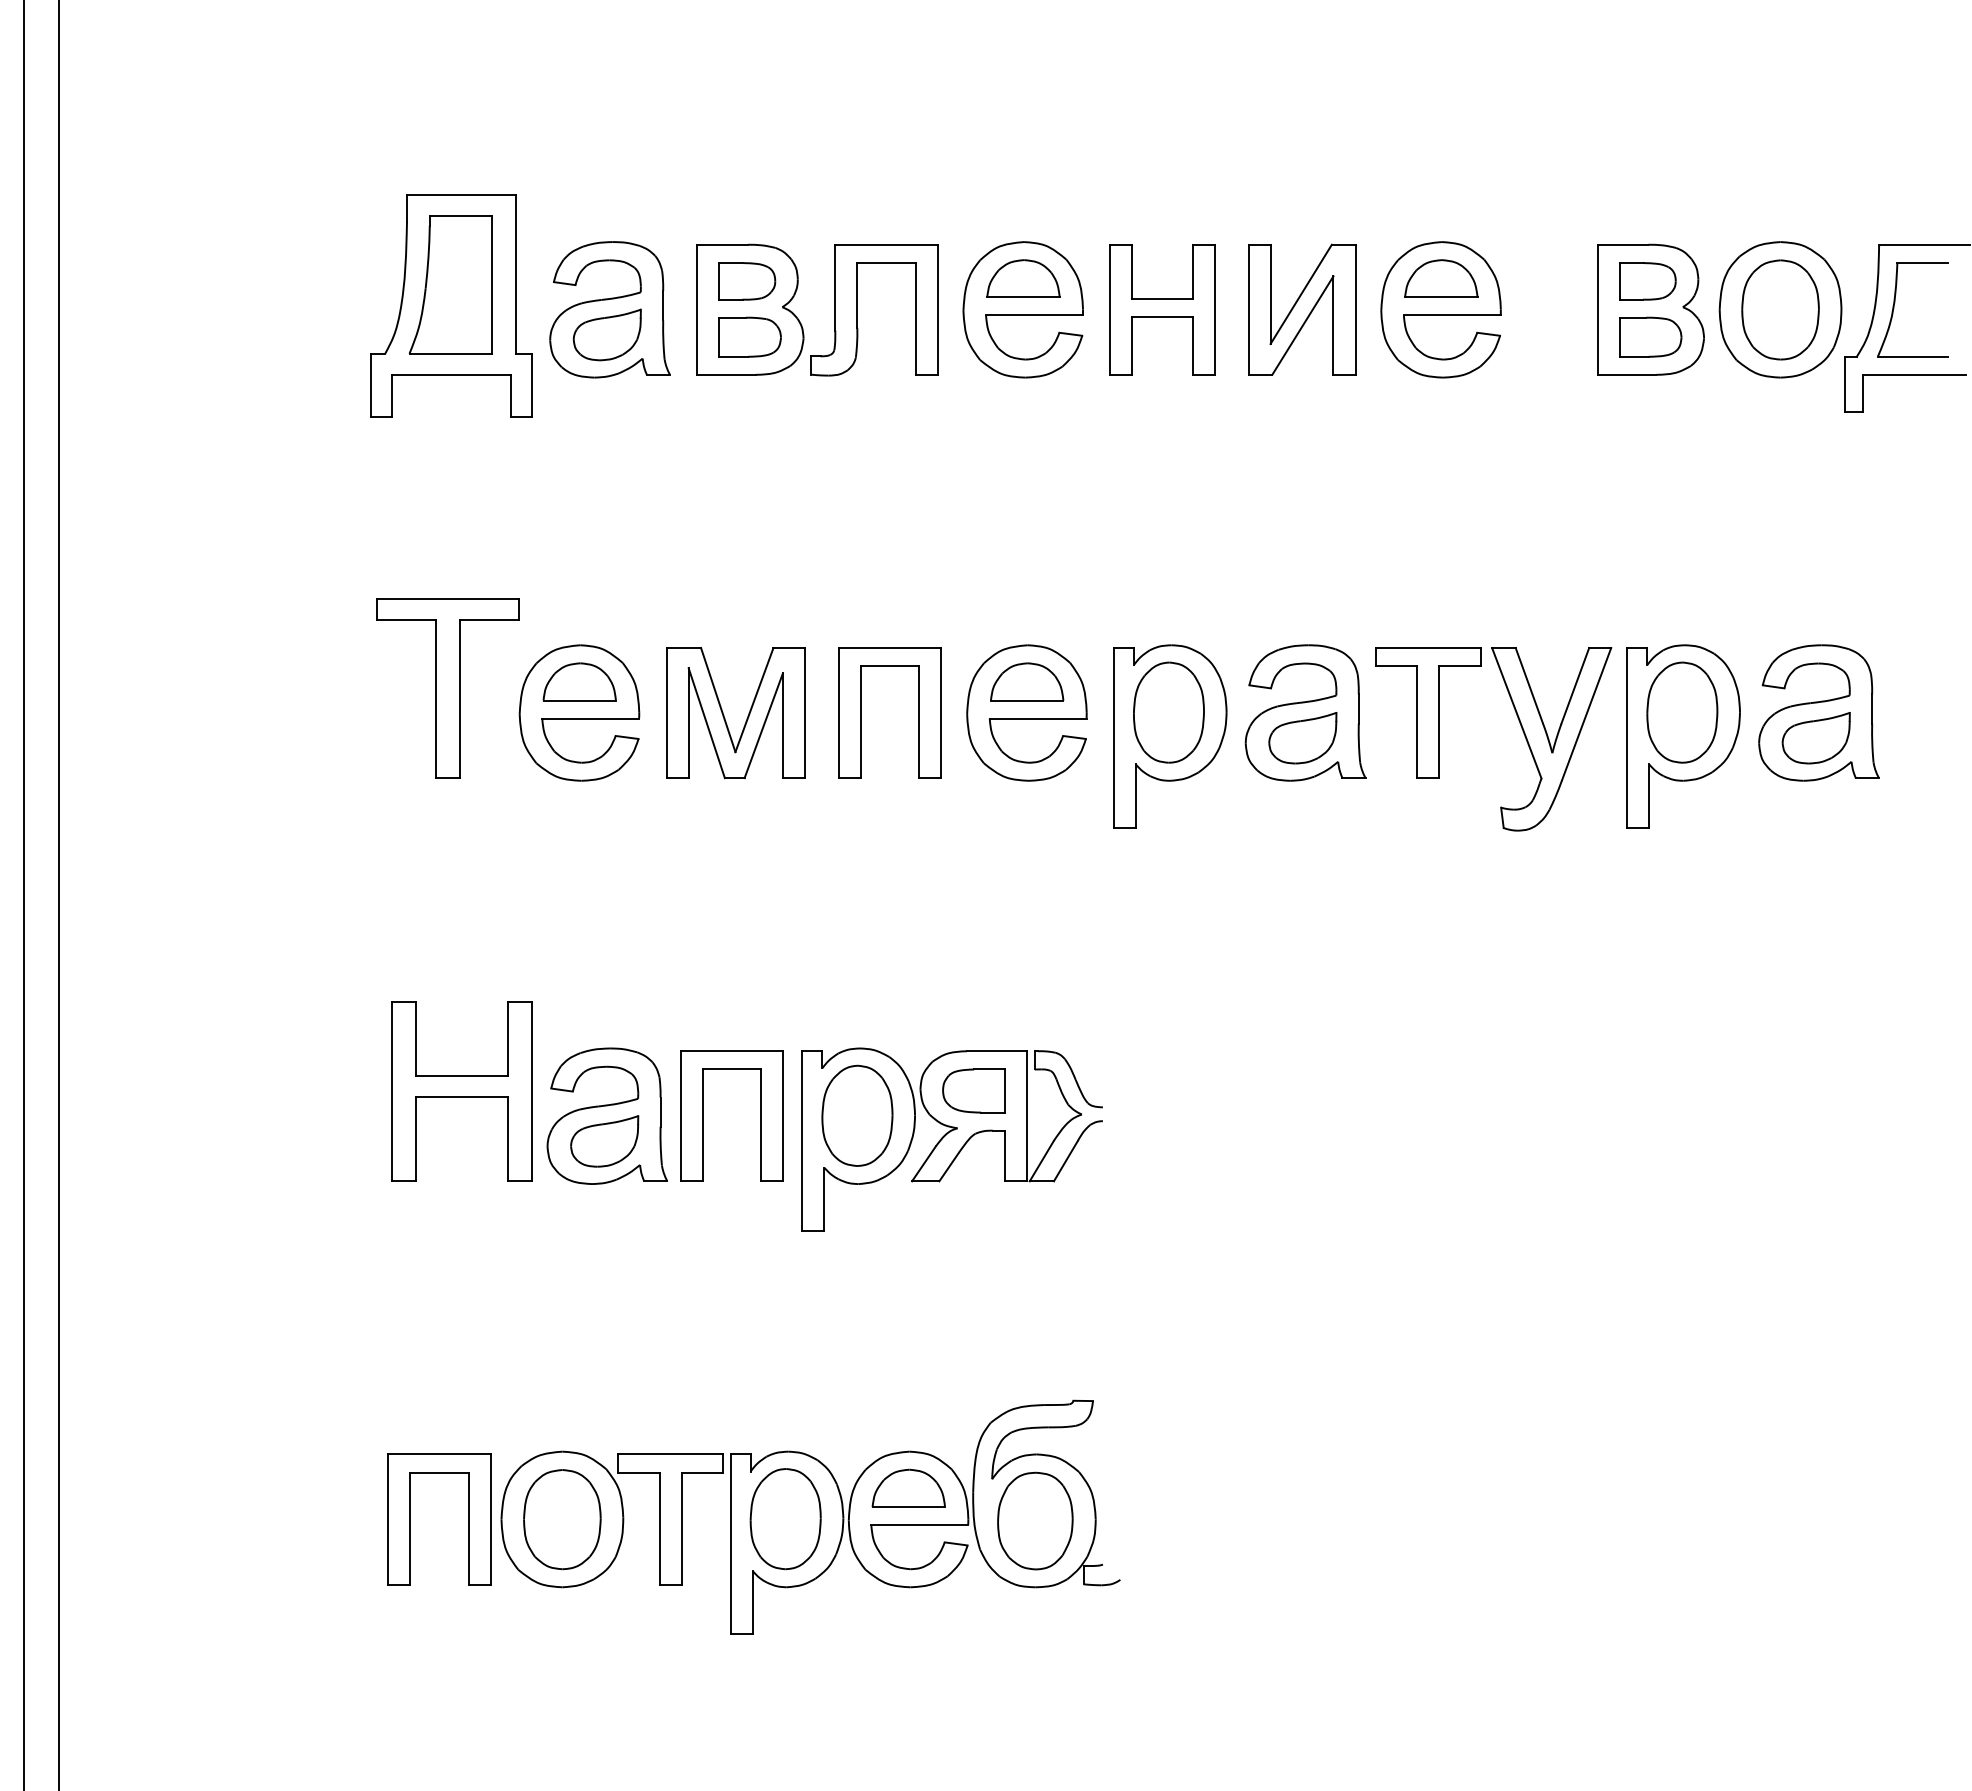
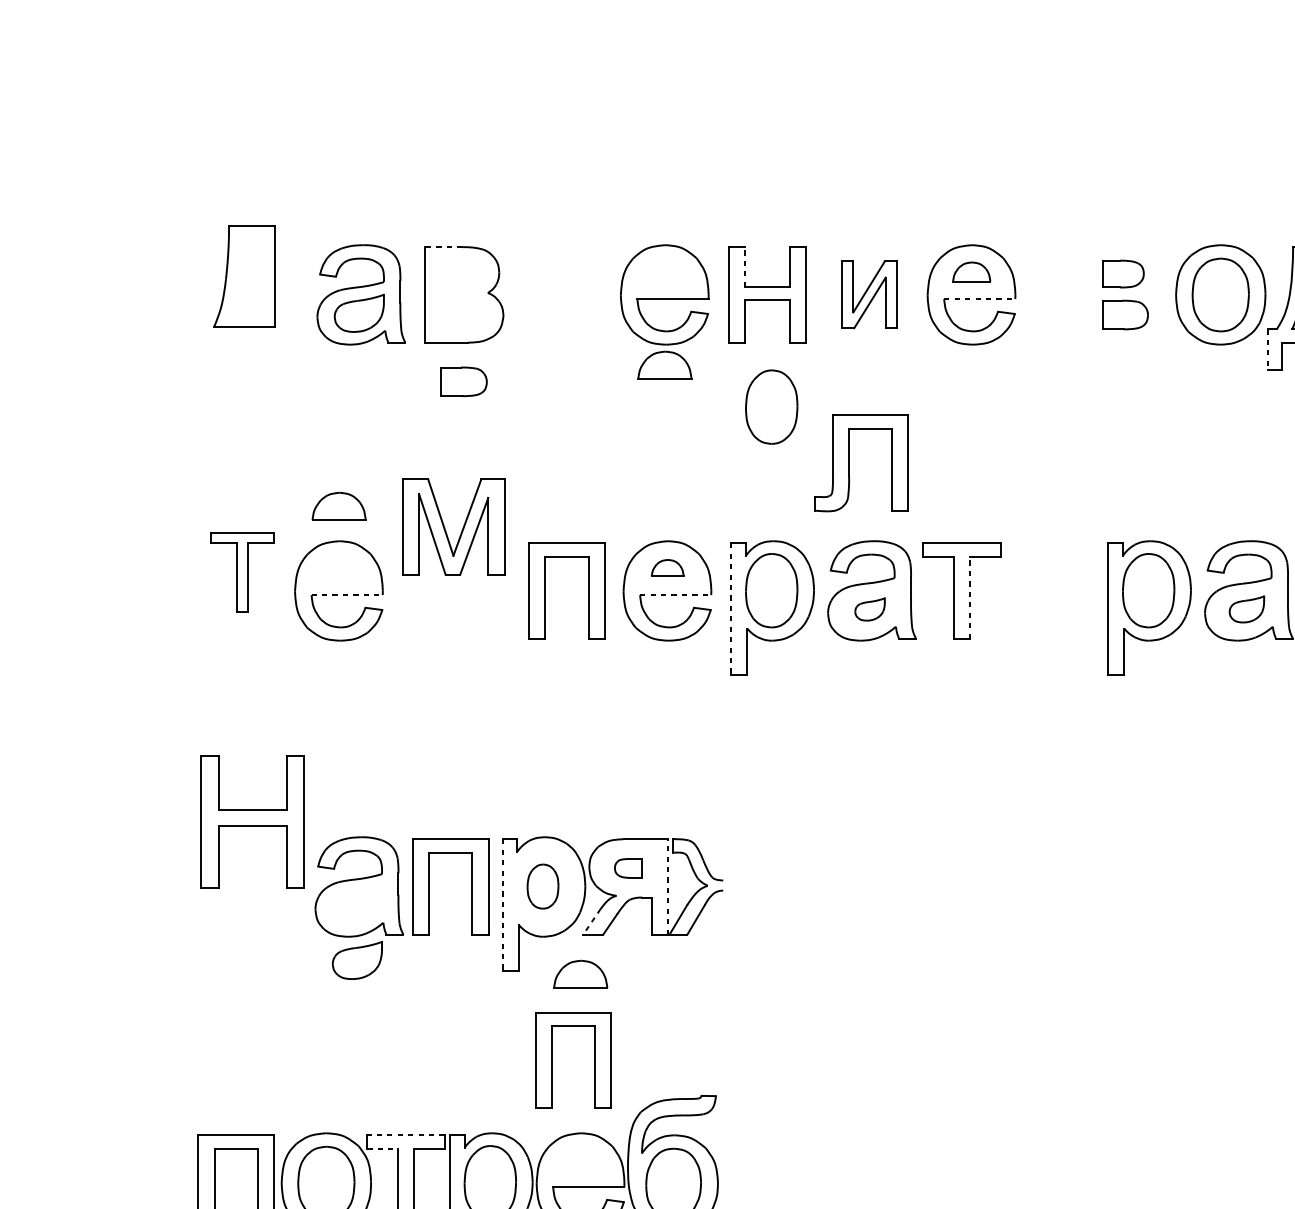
line: (721, 244) -> (443, 246), solid -> dashed
line: (1132, 271) -> (744, 266), solid -> dashed
part: (1023, 278) -> (664, 365), moved
part: (1441, 278) -> (971, 271), size x0.7
part: (747, 281) -> (462, 274), removed
part: (451, 305) -> (244, 291), removed
part: (1302, 309) -> (869, 294), size x0.7
part: (1650, 309) -> (1125, 294), removed
part: (857, 310) -> (849, 463), moved
line: (1452, 315) -> (979, 299), solid -> dashed
part: (749, 336) -> (463, 381), moved
line: (1845, 384) -> (1268, 349), solid -> dashed
part: (1168, 462) -> (771, 407), added
part: (579, 681) -> (338, 506), moved
part: (1027, 681) -> (667, 567), size x0.6
part: (447, 688) -> (242, 572), size x0.6
part: (724, 715) -> (445, 528), moved
line: (591, 718) -> (347, 594), solid -> dashed
line: (1038, 718) -> (675, 594), solid -> dashed
line: (1439, 722) -> (970, 597), solid -> dashed
line: (1113, 738) -> (731, 609), solid -> dashed
part: (1302, 738) -> (869, 609), size x0.6
part: (1815, 738) -> (1246, 609), size x0.7
part: (1551, 739) -> (1052, 610), removed
part: (973, 1090) -> (628, 868), size x0.6
part: (461, 1091) -> (252, 821), moved
part: (857, 1115) -> (543, 886), size x0.6
line: (1027, 1115) -> (667, 886), solid -> dashed
part: (604, 1141) -> (357, 960), moved
line: (802, 1141) -> (502, 905), solid -> dashed
line: (923, 1164) -> (591, 922), solid -> dashed
part: (870, 1351) -> (552, 1059), added
line: (670, 1454) -> (405, 1135), solid -> dashed
line: (638, 1472) -> (382, 1148), solid -> dashed
part: (908, 1487) -> (580, 973), moved

